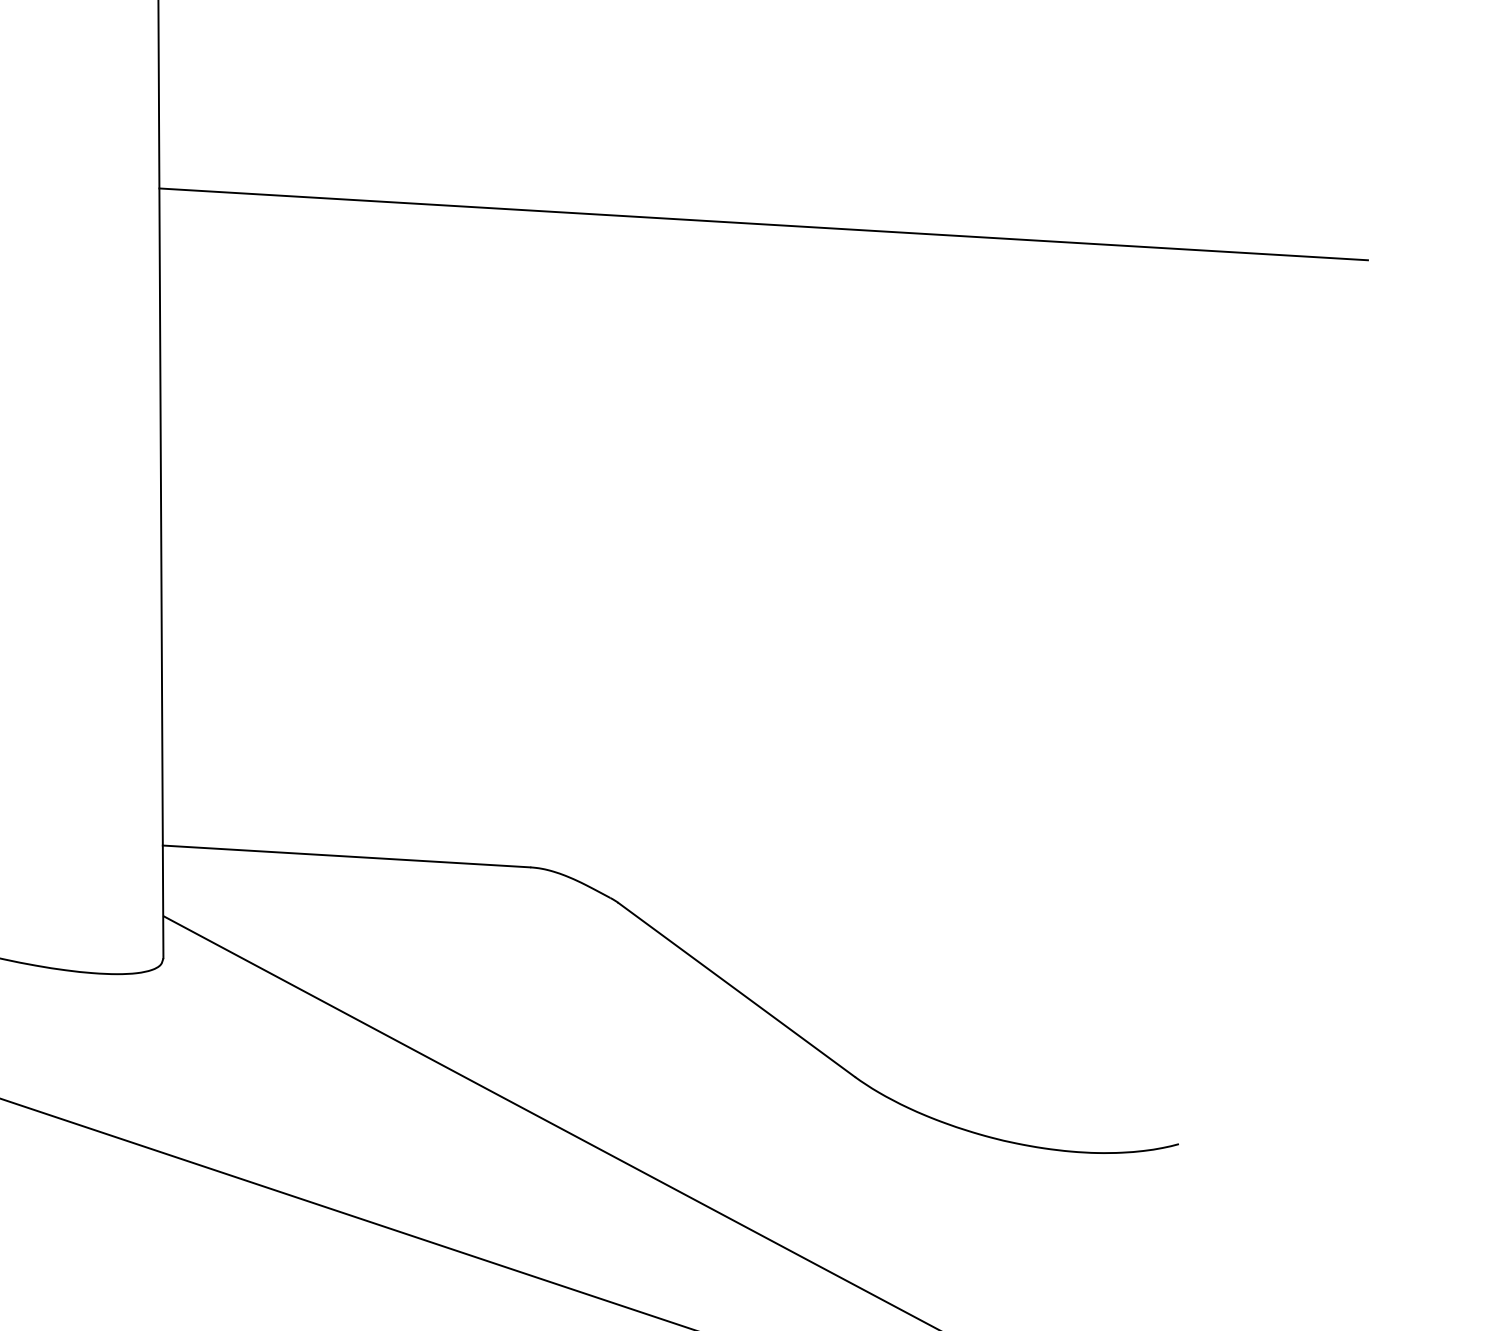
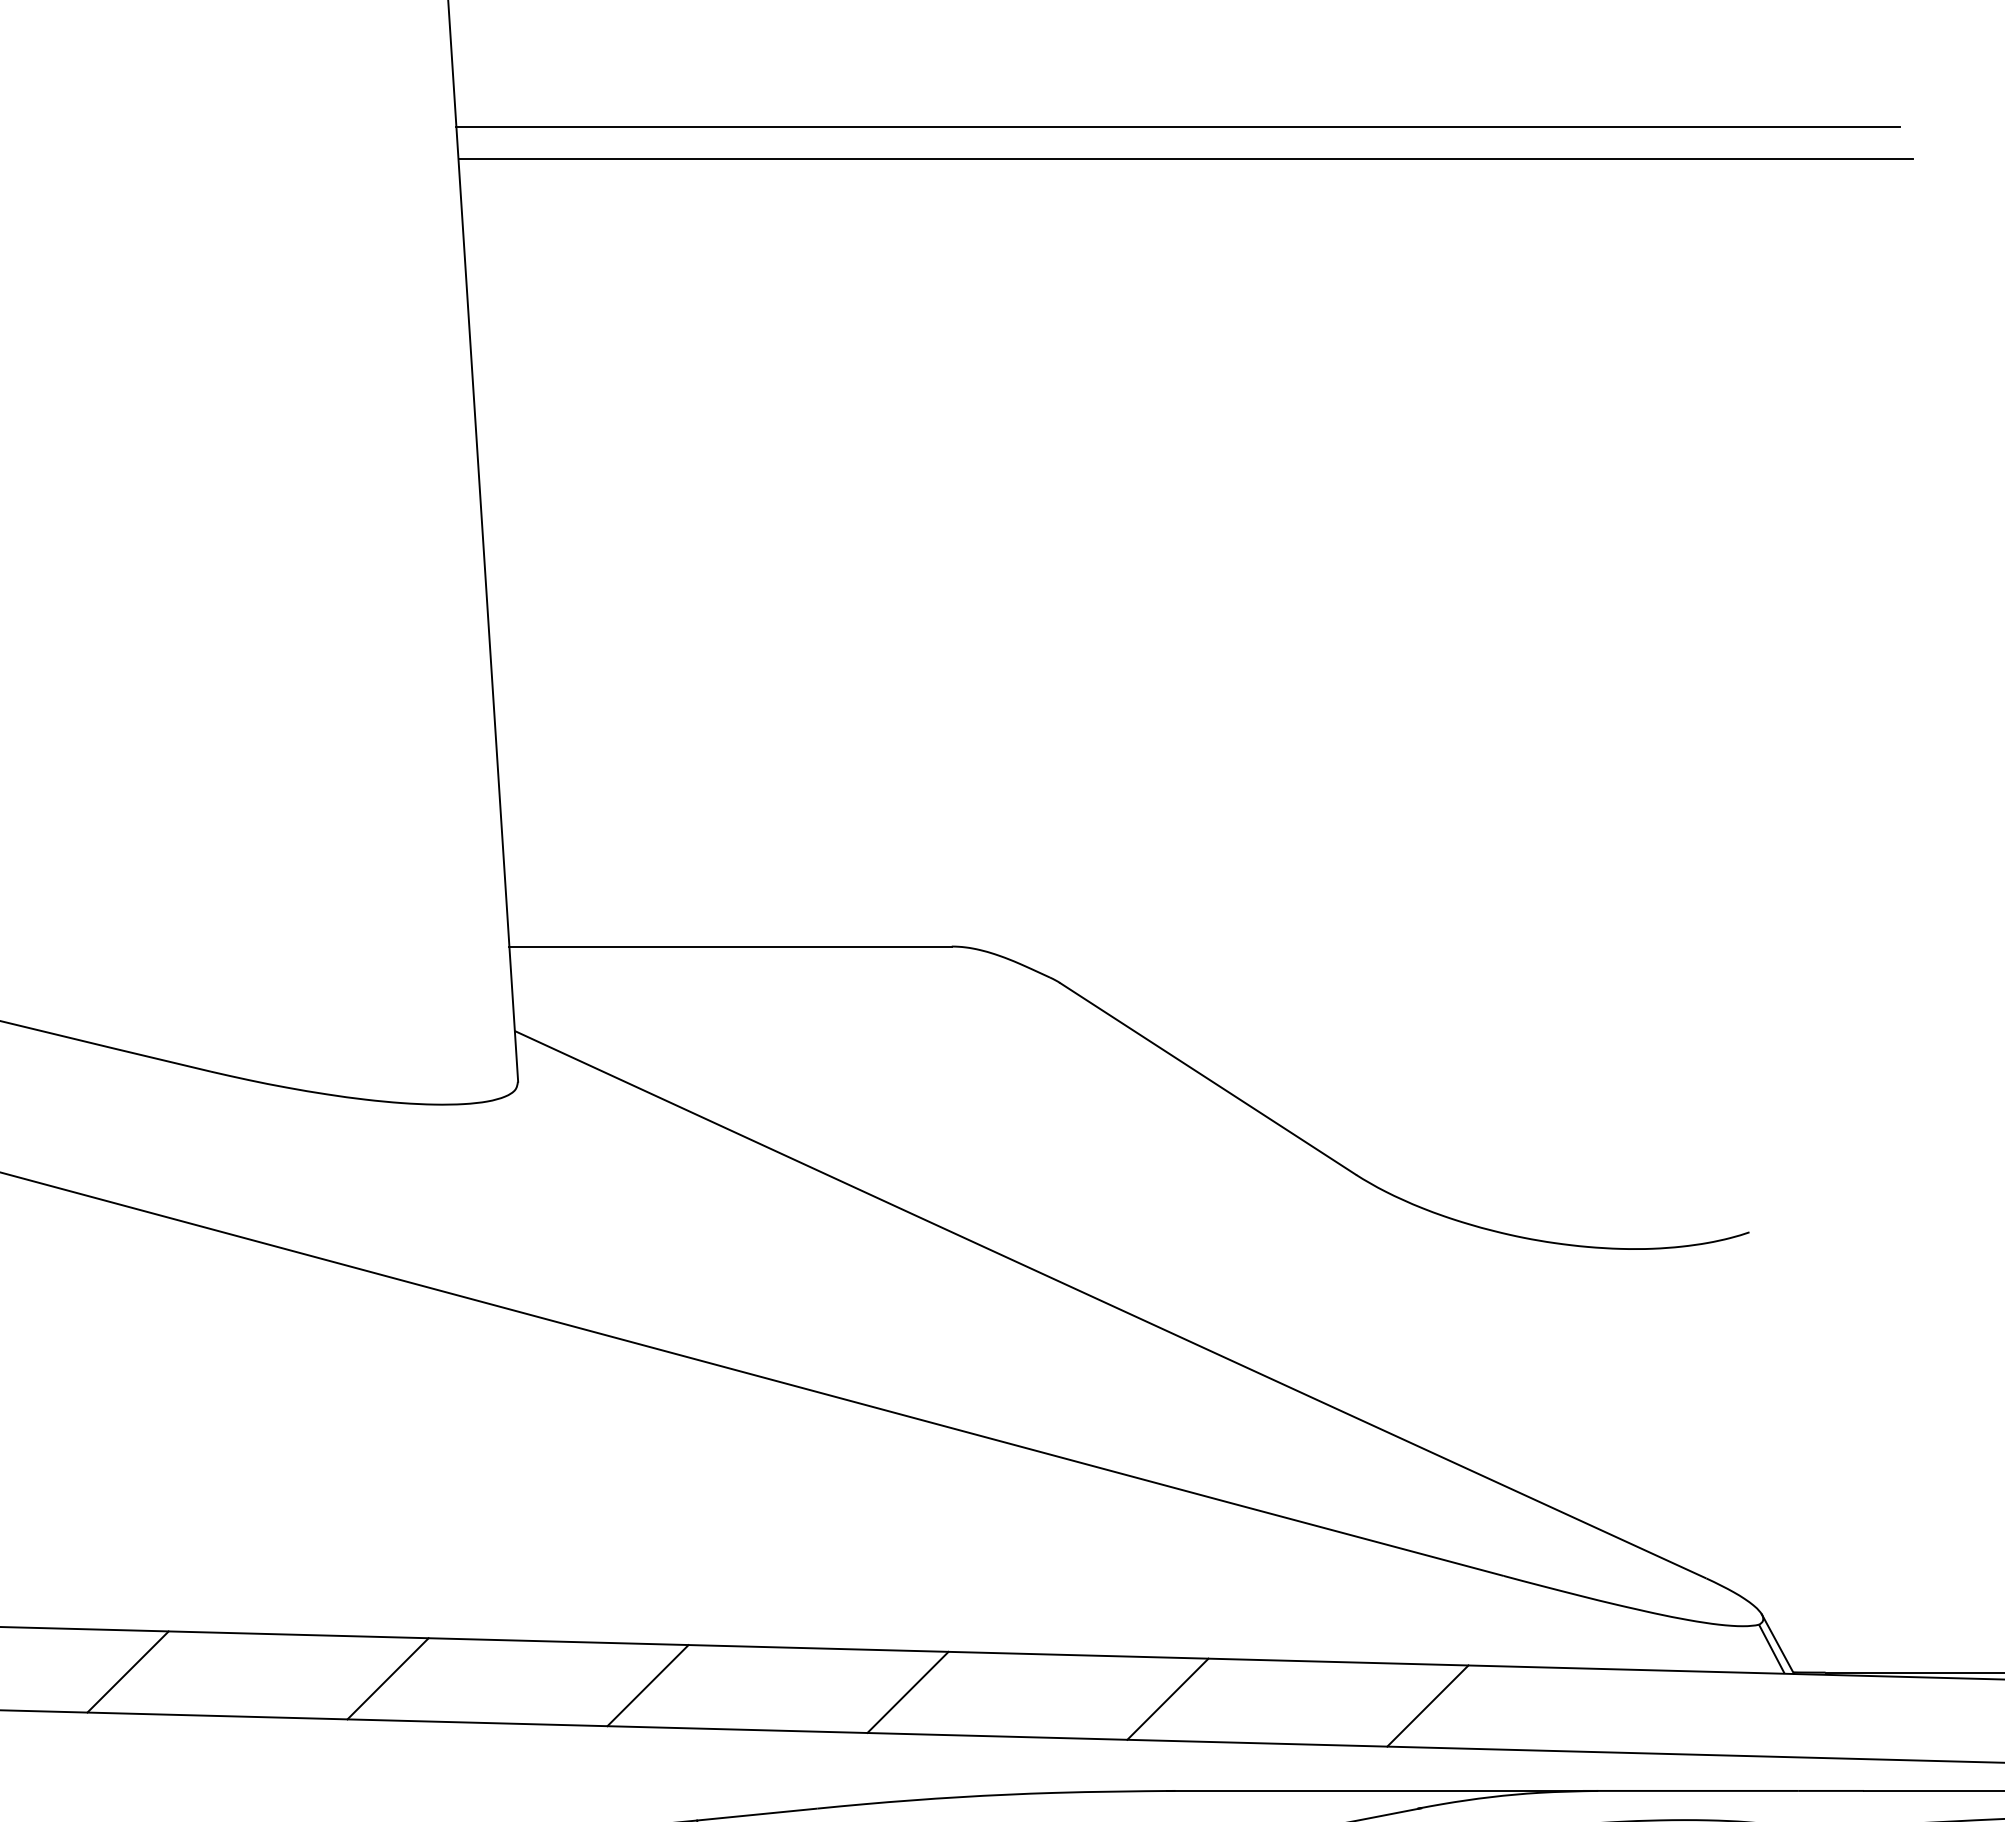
line: (759, 197) -> (1178, 126), added

